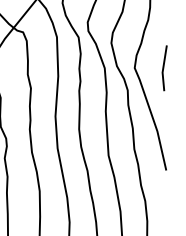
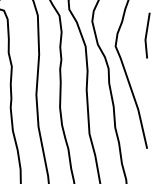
line: (164, 68) -> (147, 35), moved

